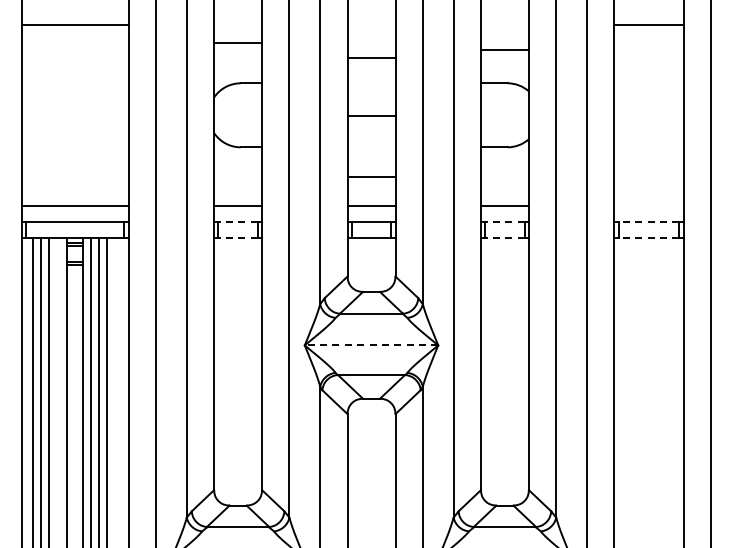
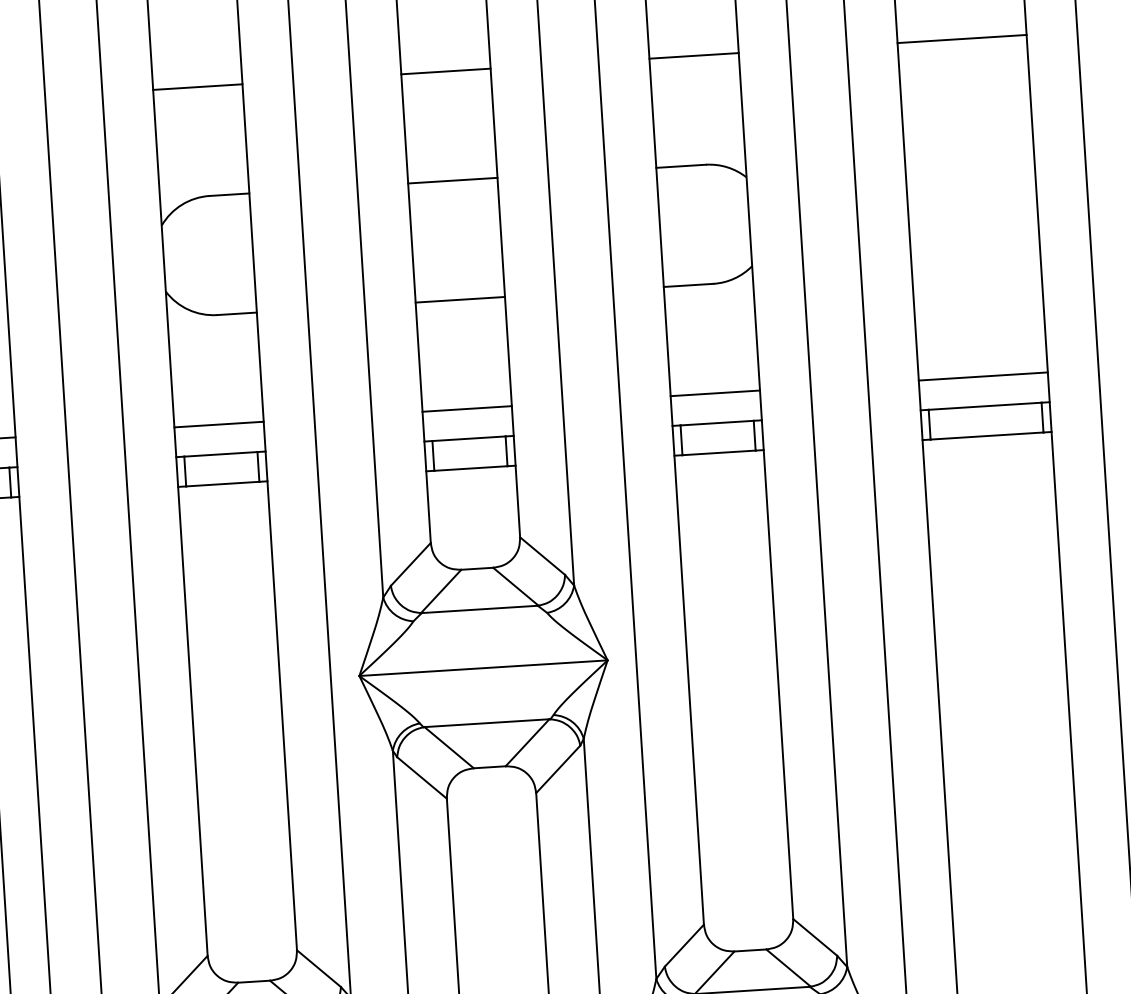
line: (238, 42) -> (198, 86), moved
line: (504, 49) -> (693, 55), moved
line: (371, 57) -> (445, 71), moved
line: (371, 116) -> (452, 181), moved
line: (371, 177) -> (460, 300), moved
line: (648, 206) -> (982, 377), added
line: (238, 222) -> (221, 455), dashed -> solid
line: (504, 222) -> (716, 424), dashed -> solid
line: (648, 222) -> (984, 407), dashed -> solid
line: (238, 238) -> (223, 484), dashed -> solid
line: (504, 238) -> (718, 453), dashed -> solid
line: (648, 238) -> (986, 436), dashed -> solid
line: (371, 345) -> (483, 668), dashed -> solid

